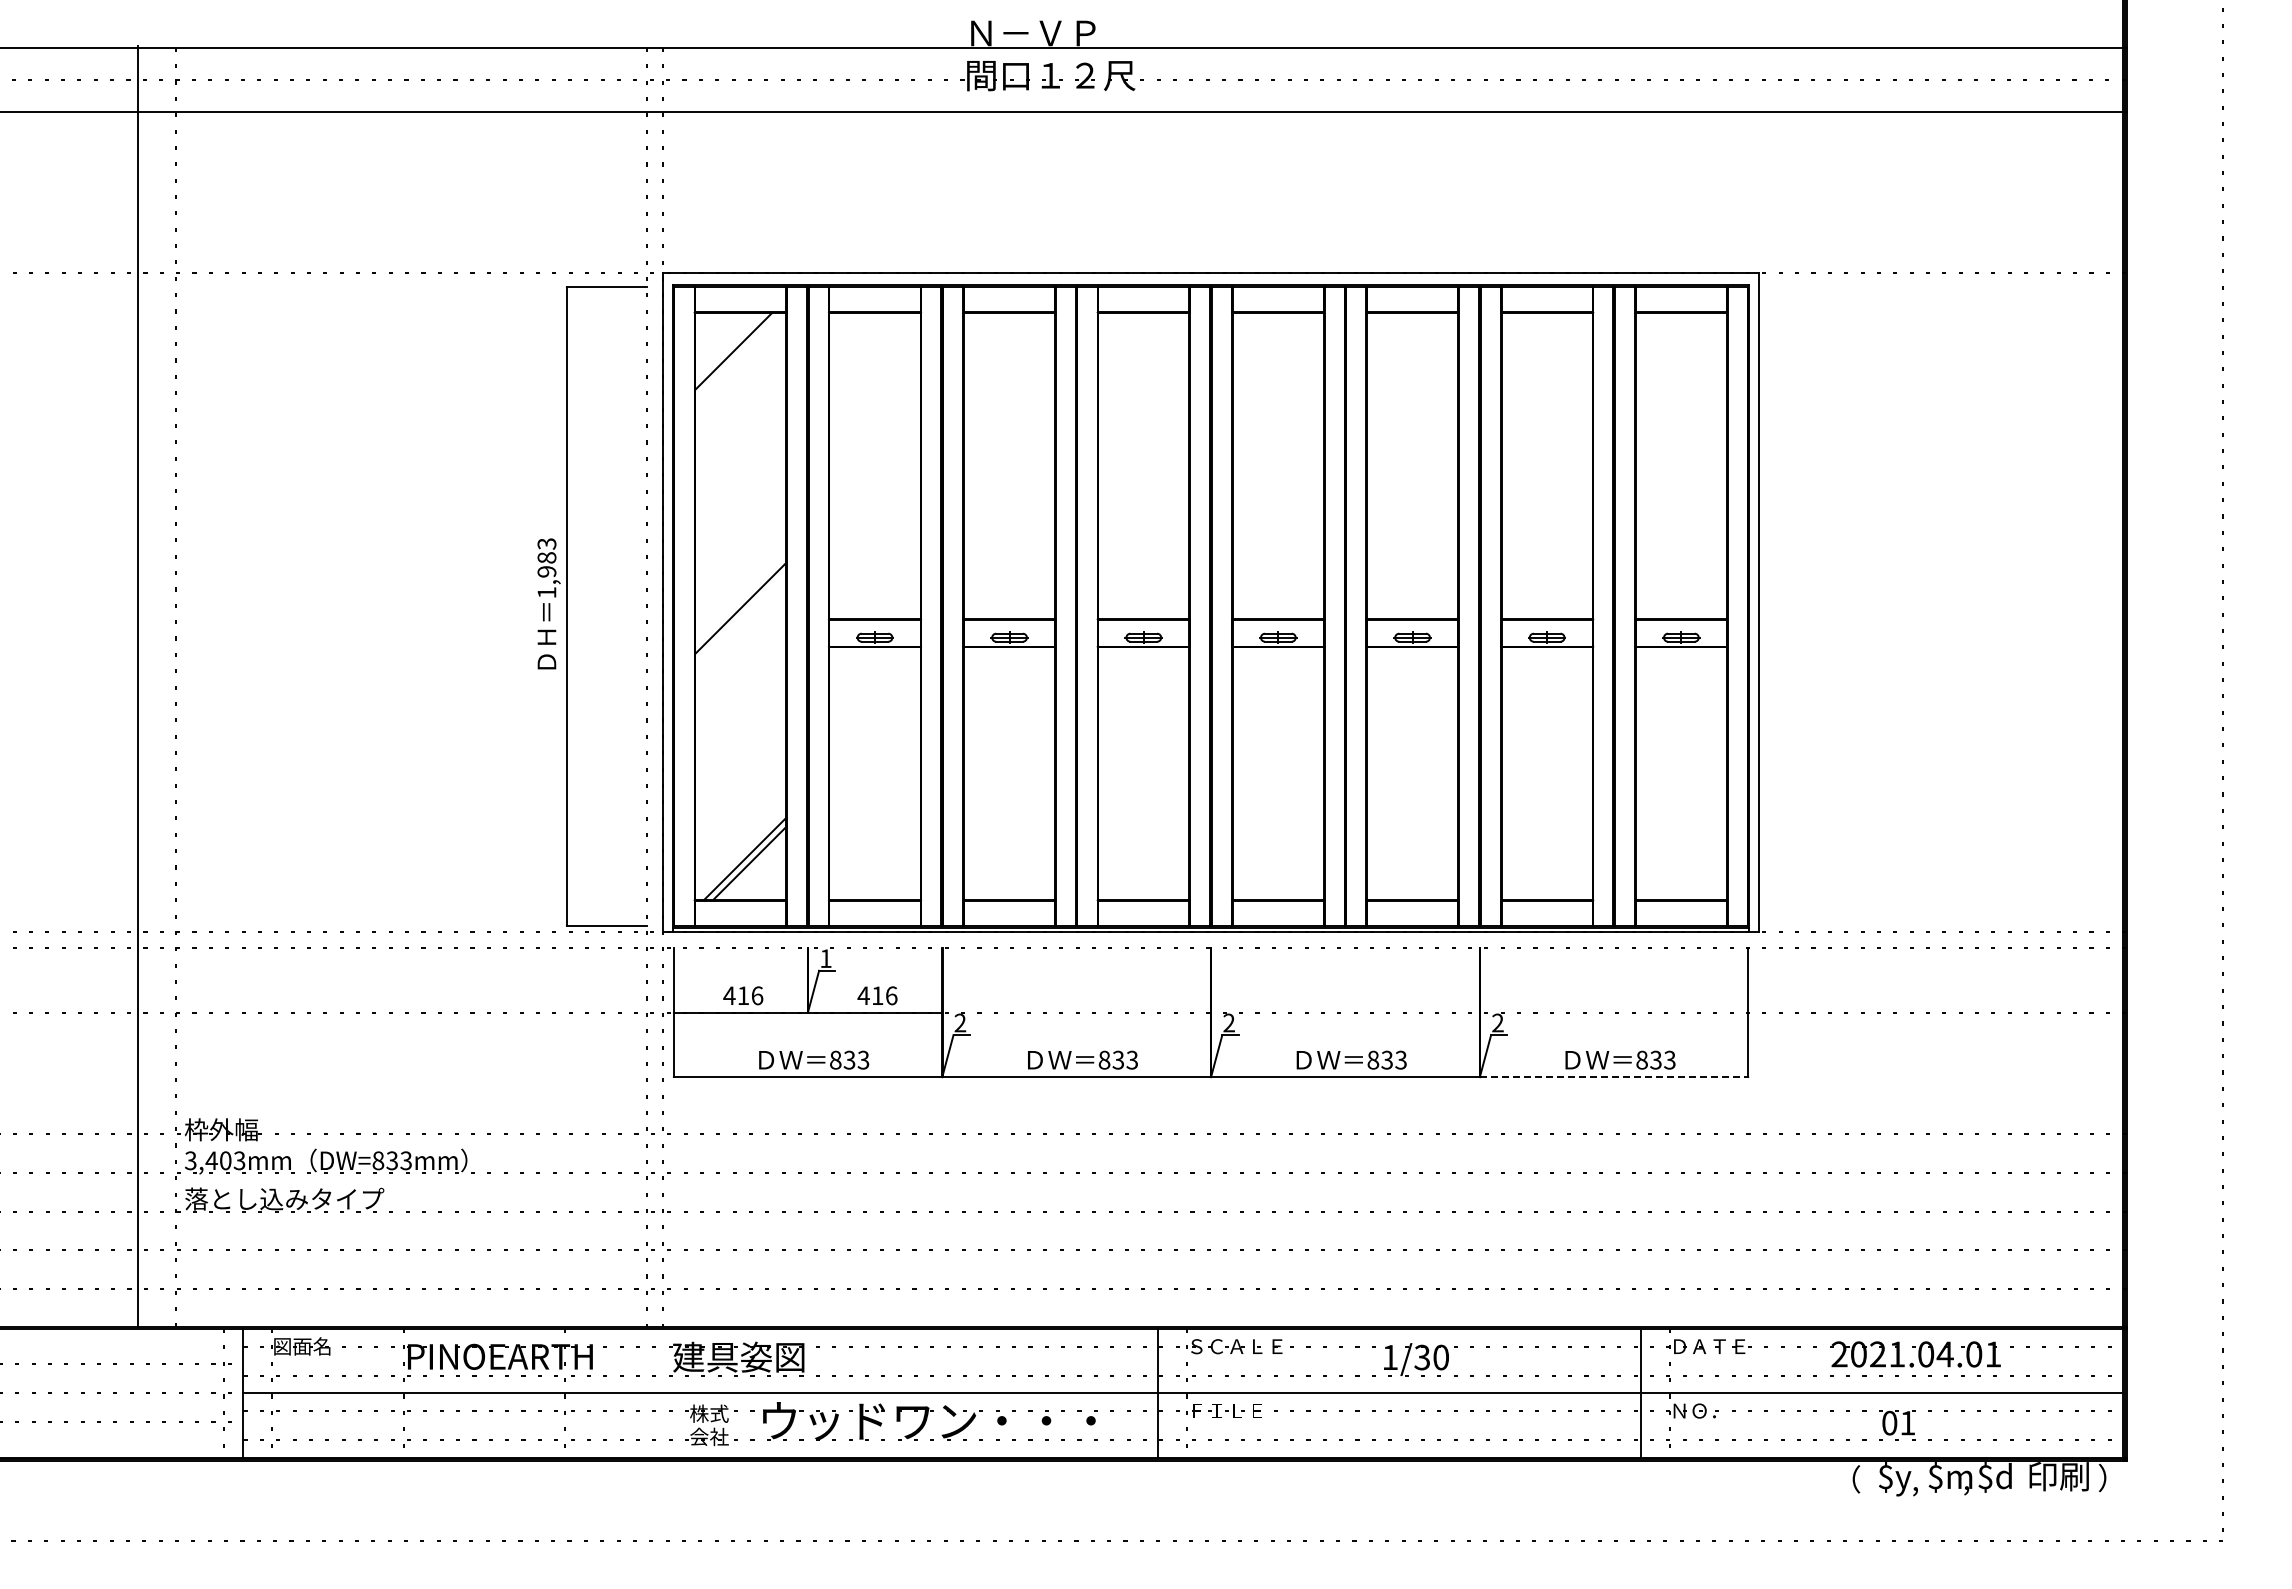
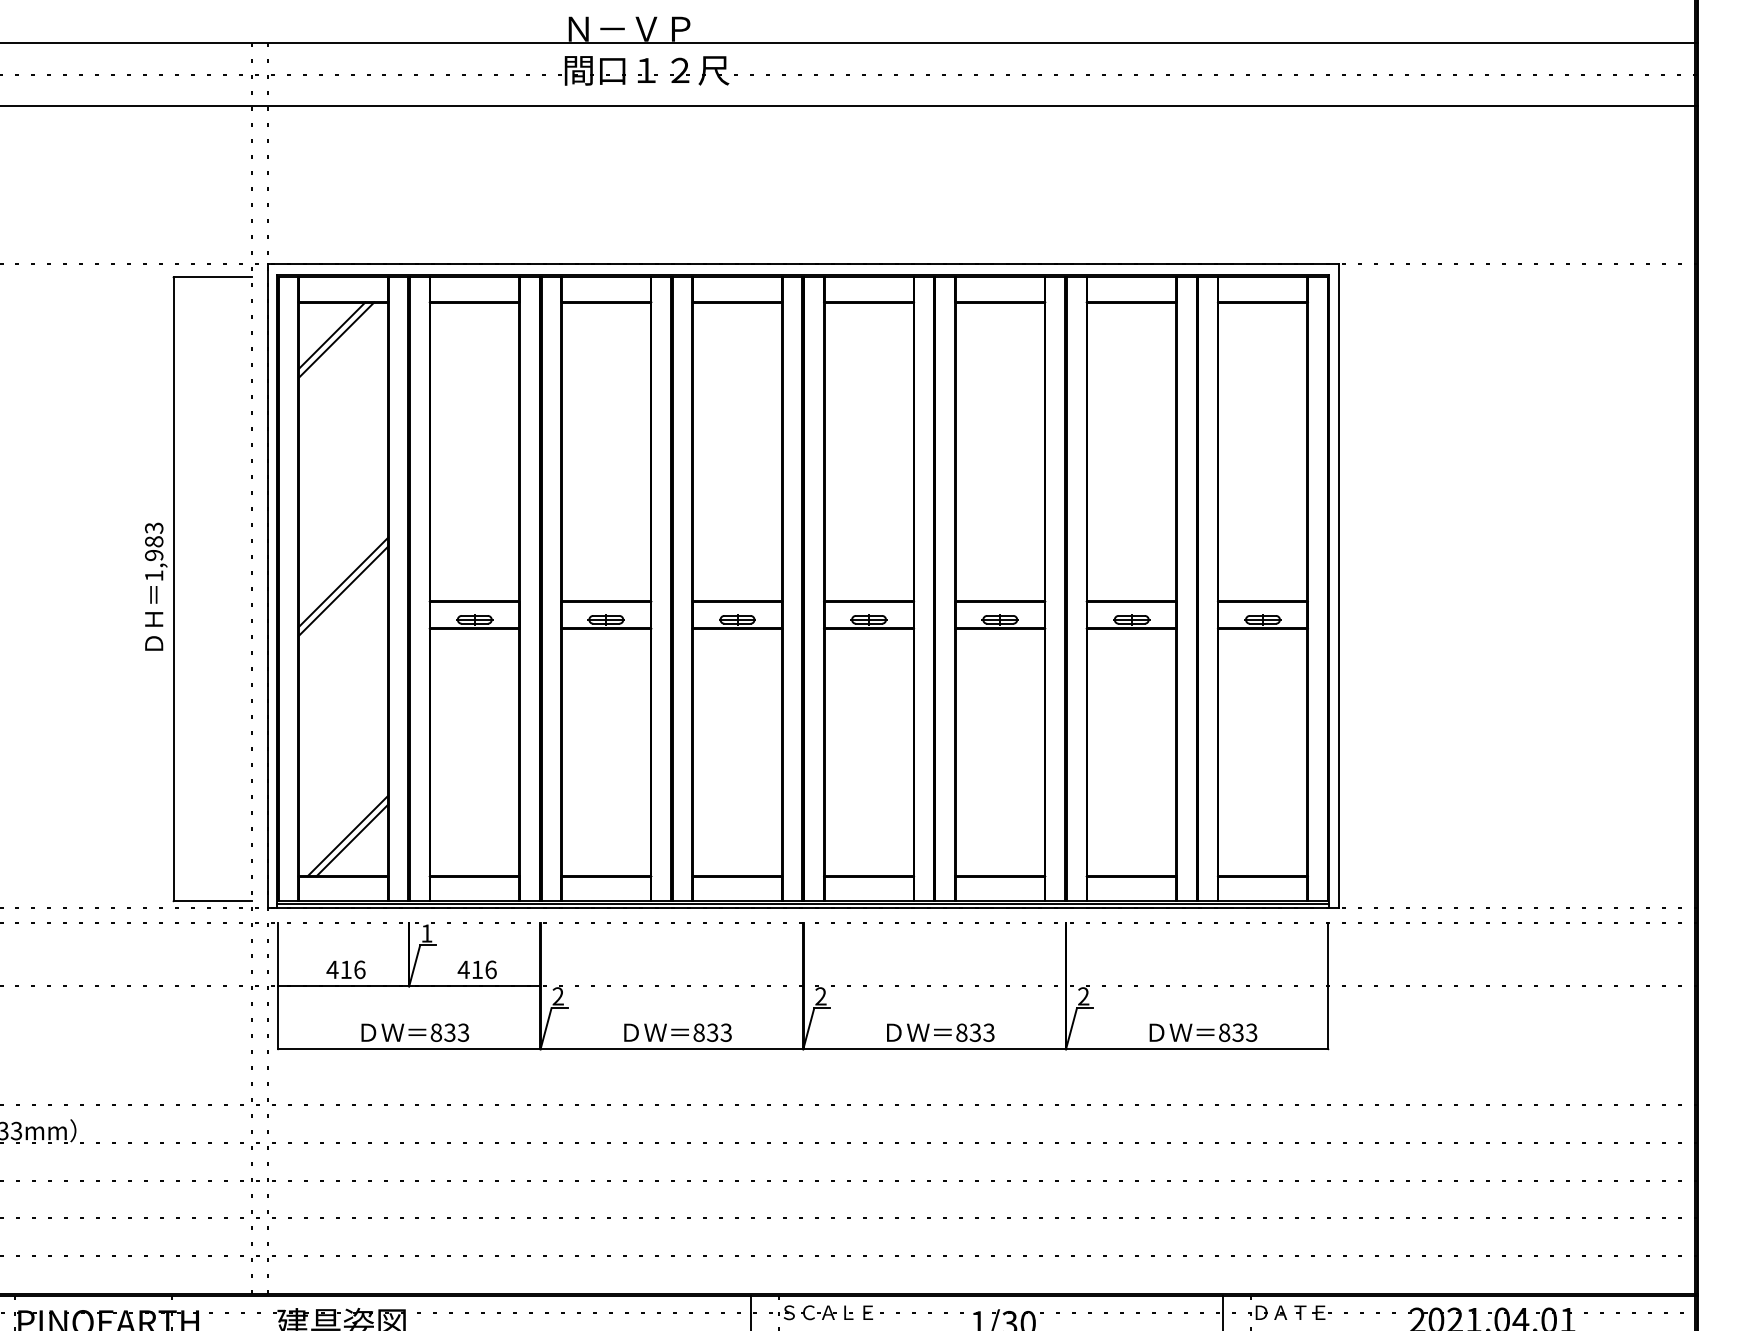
line: (729, 346) -> (332, 335), added
line: (740, 598) -> (343, 581), added
line: (1614, 1077) -> (1197, 1049), dashed -> solid

